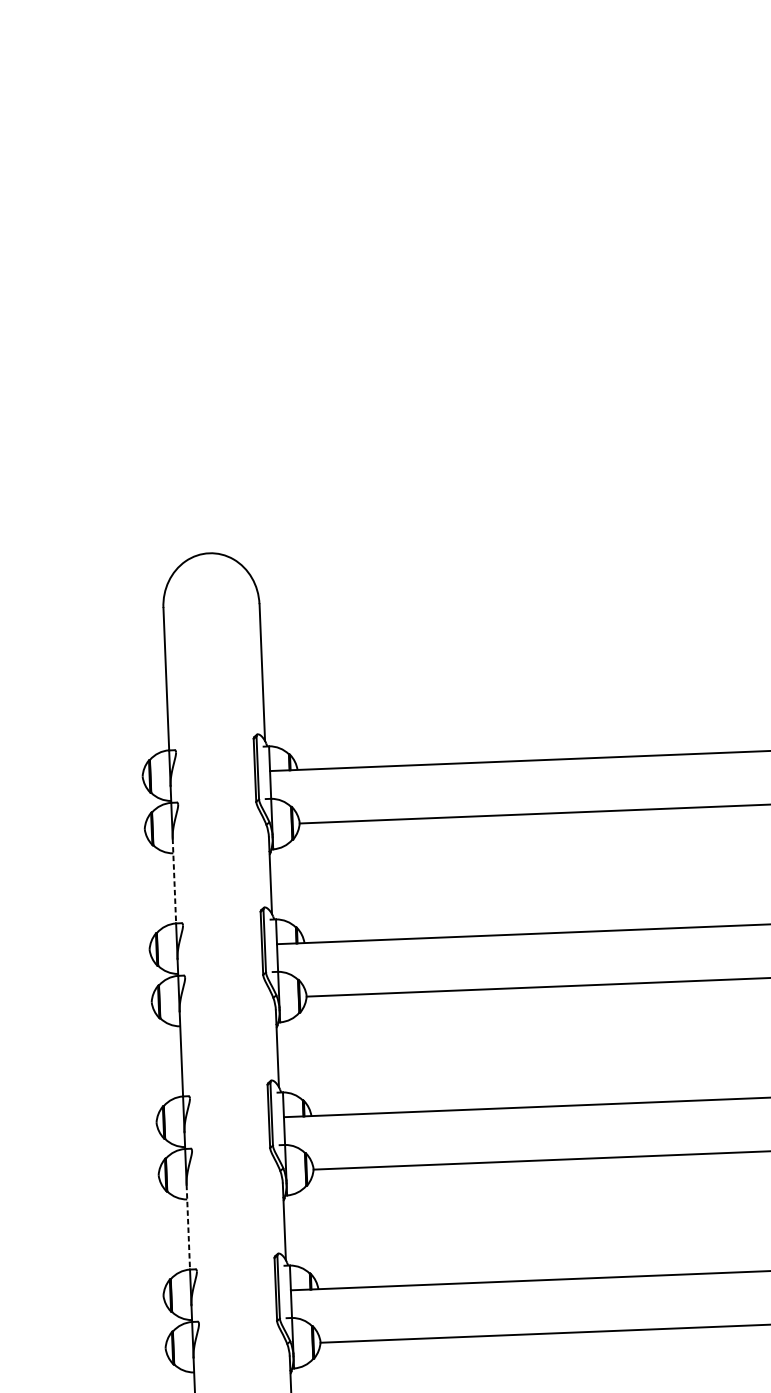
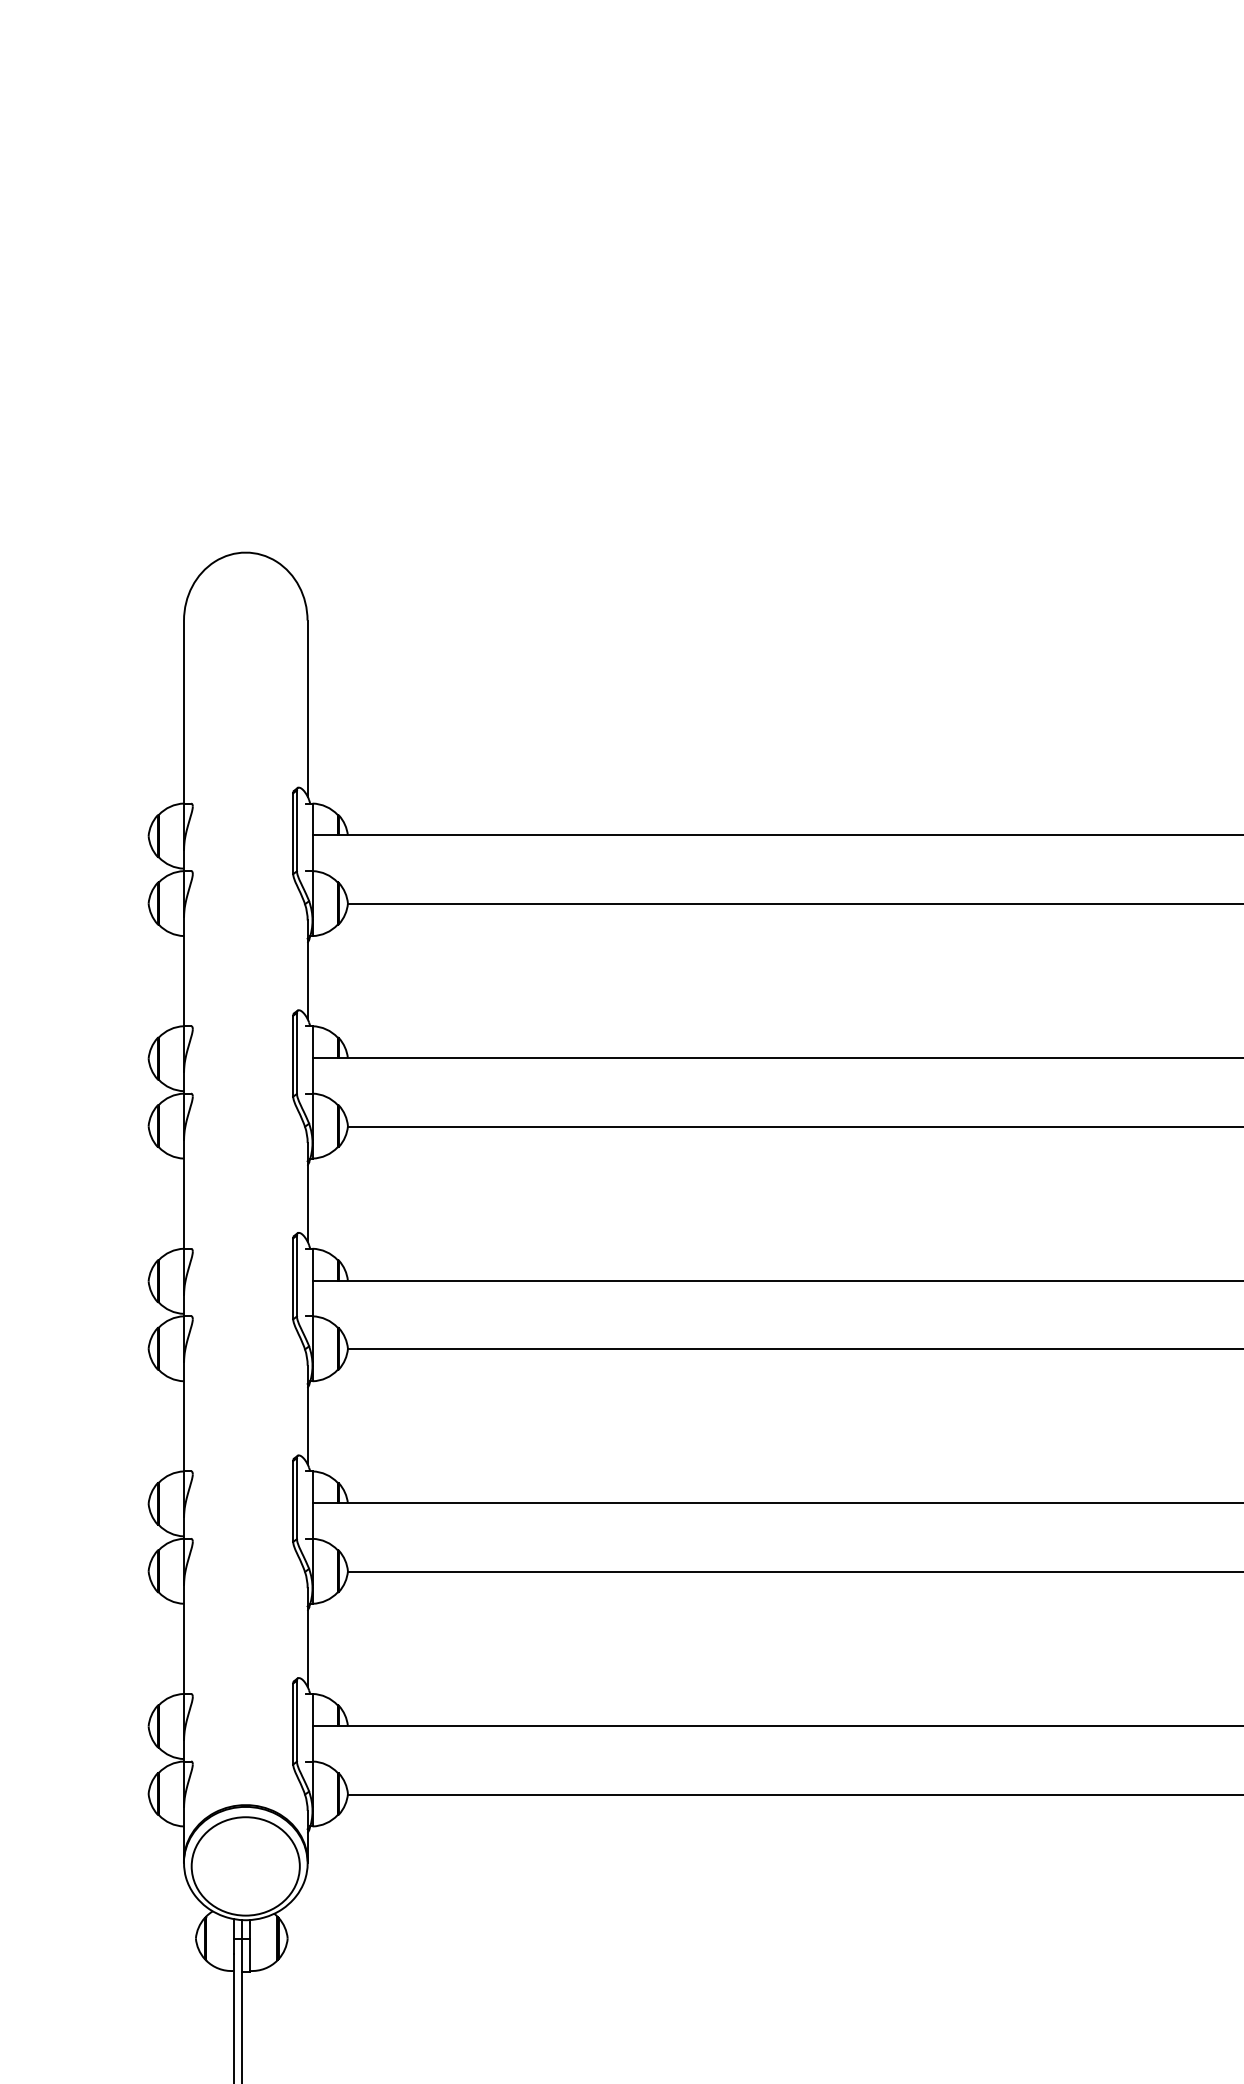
line: (174, 880) -> (184, 971), dashed -> solid
line: (188, 1226) -> (184, 1416), dashed -> solid

